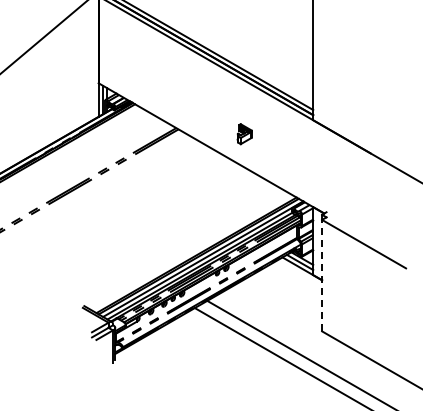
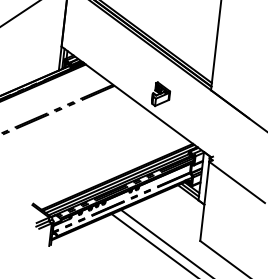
part: (244, 133) -> (161, 94), size x1.67
line: (322, 275) -> (205, 201), dashed -> solid

